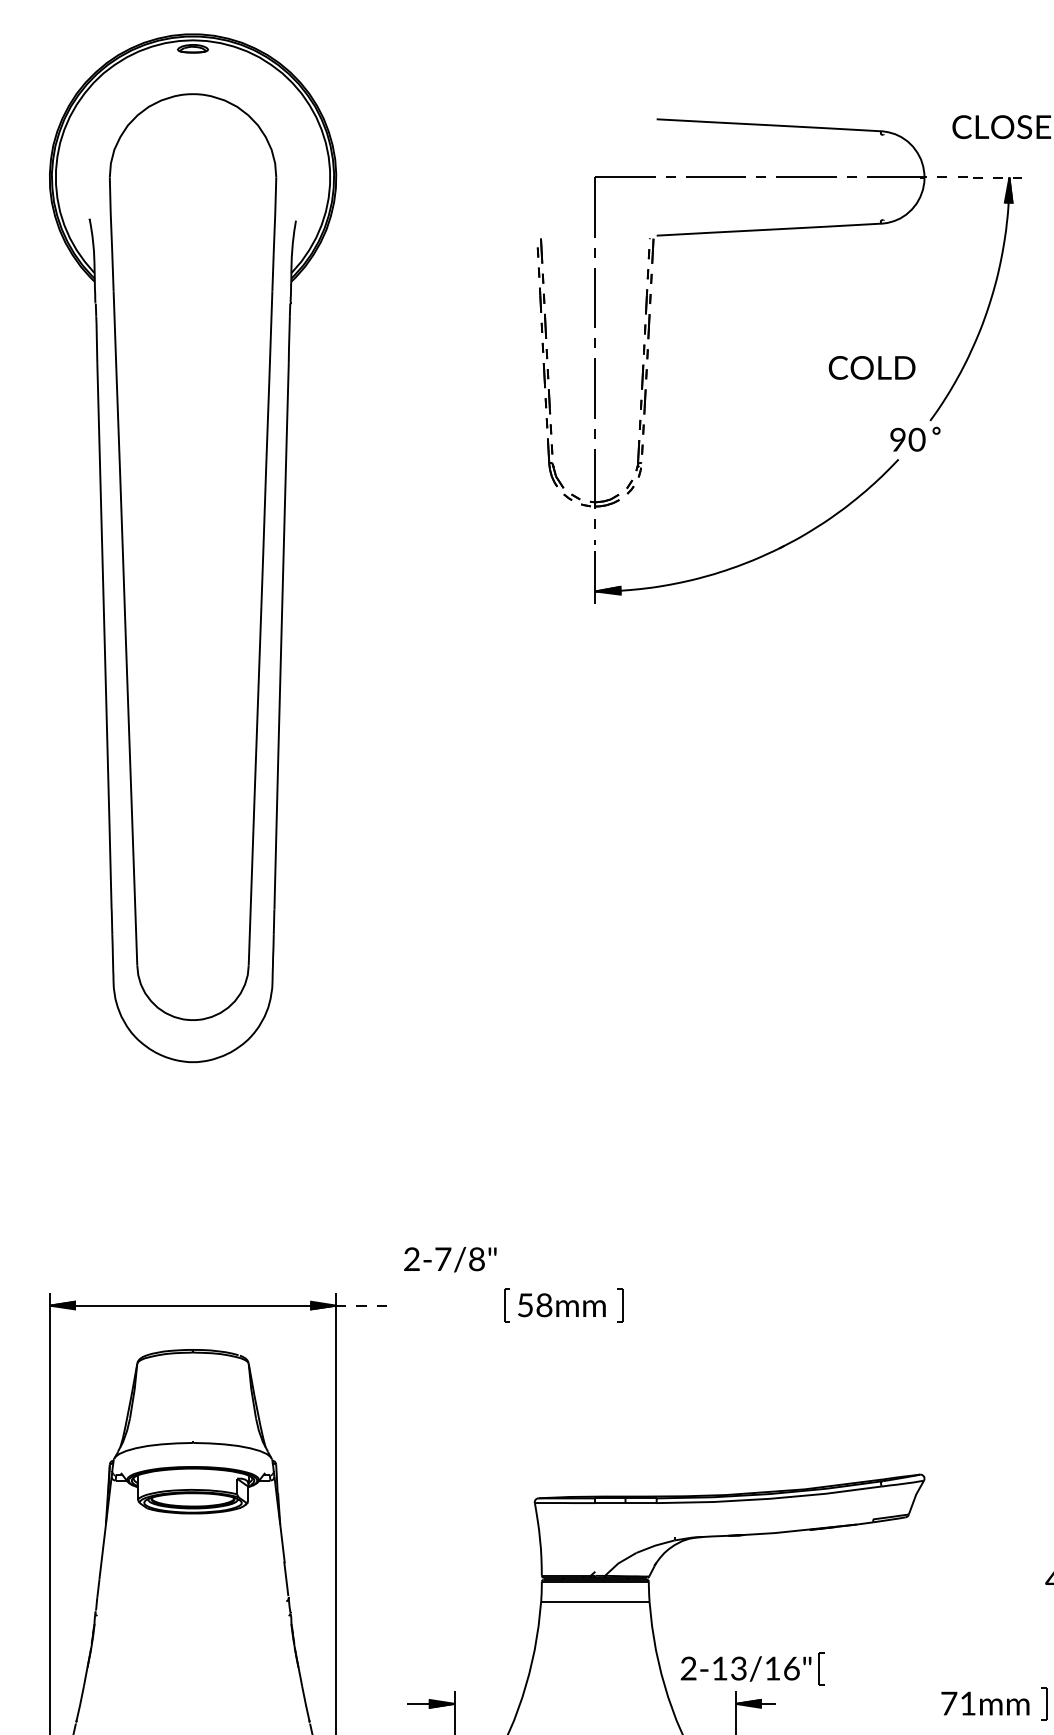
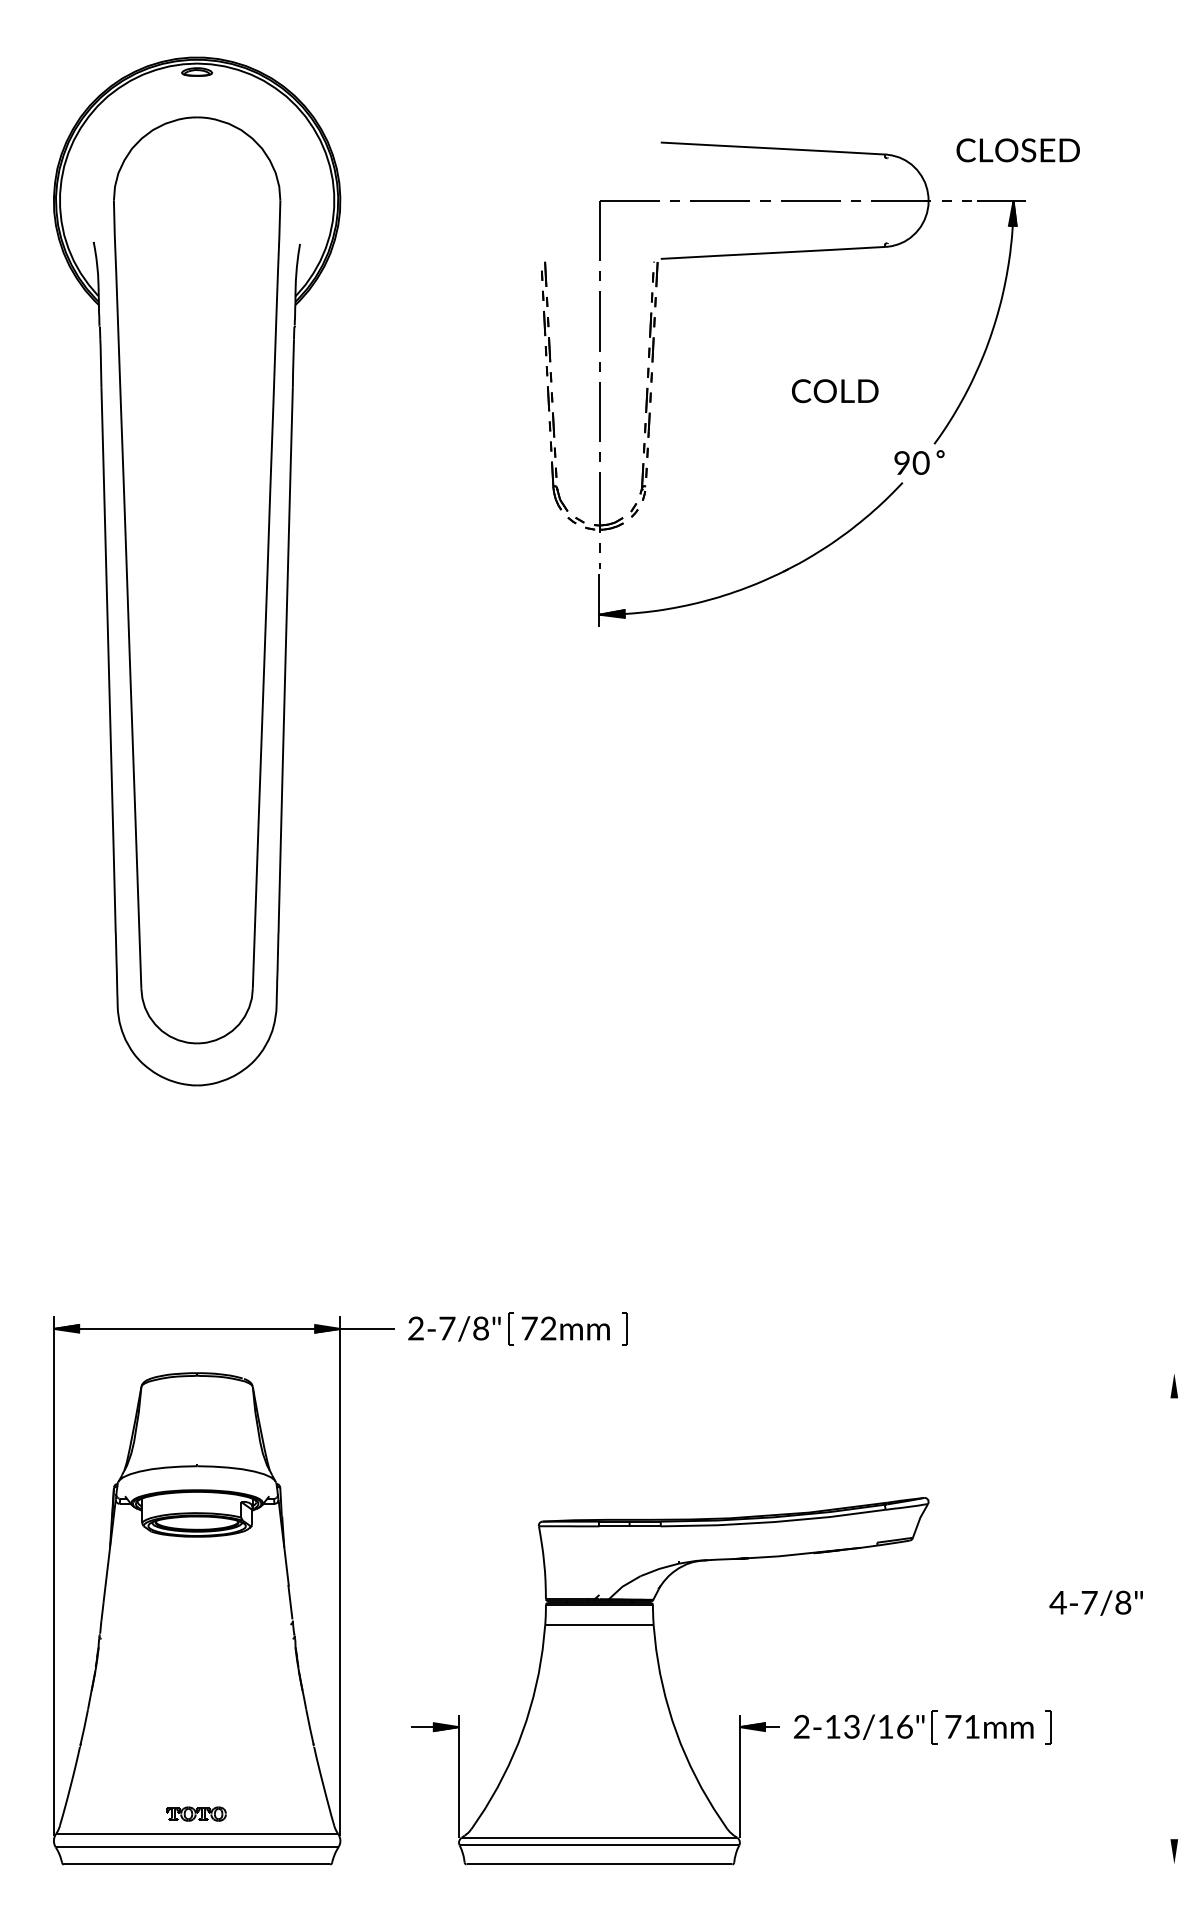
line: (997, 177) -> (1001, 200), dashed -> solid
text: (872, 368) -> (835, 391), moved
text: (450, 1259) -> (454, 1328), moved
line: (364, 1305) -> (368, 1328), dashed -> solid
text: (534, 1305) -> (538, 1328), 58mm -> 72mm
part: (752, 1669) -> (865, 1727), moved

